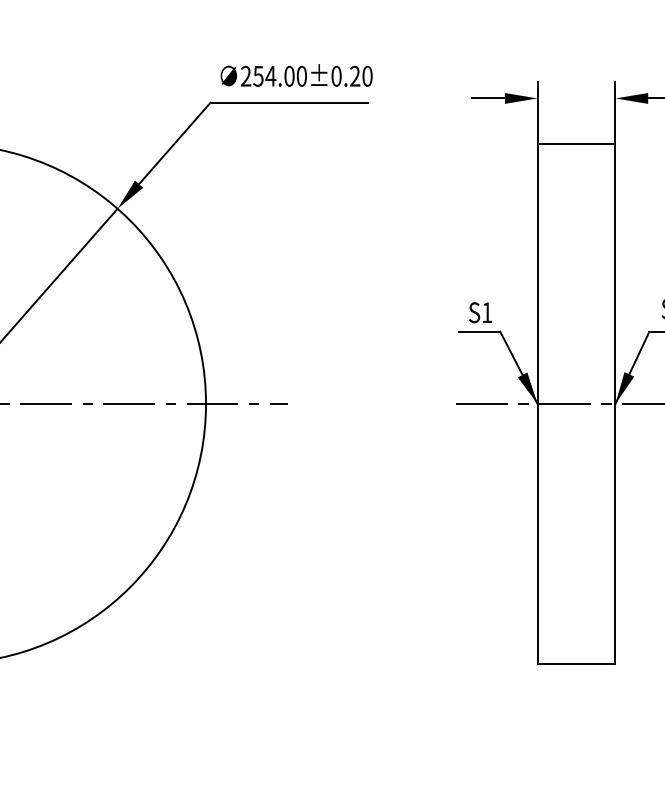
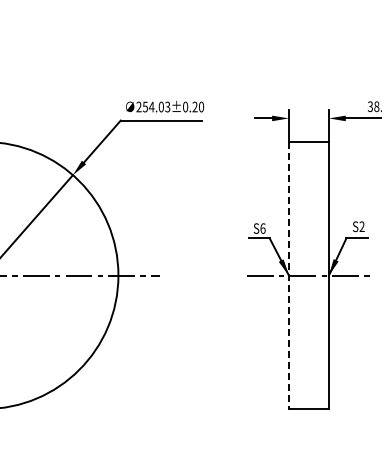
text: (301, 75) -> (167, 106), 254.00±0.20 -> 254.03±0.20
text: (486, 312) -> (262, 228), S1 -> S6
line: (536, 405) -> (288, 276), solid -> dashed

